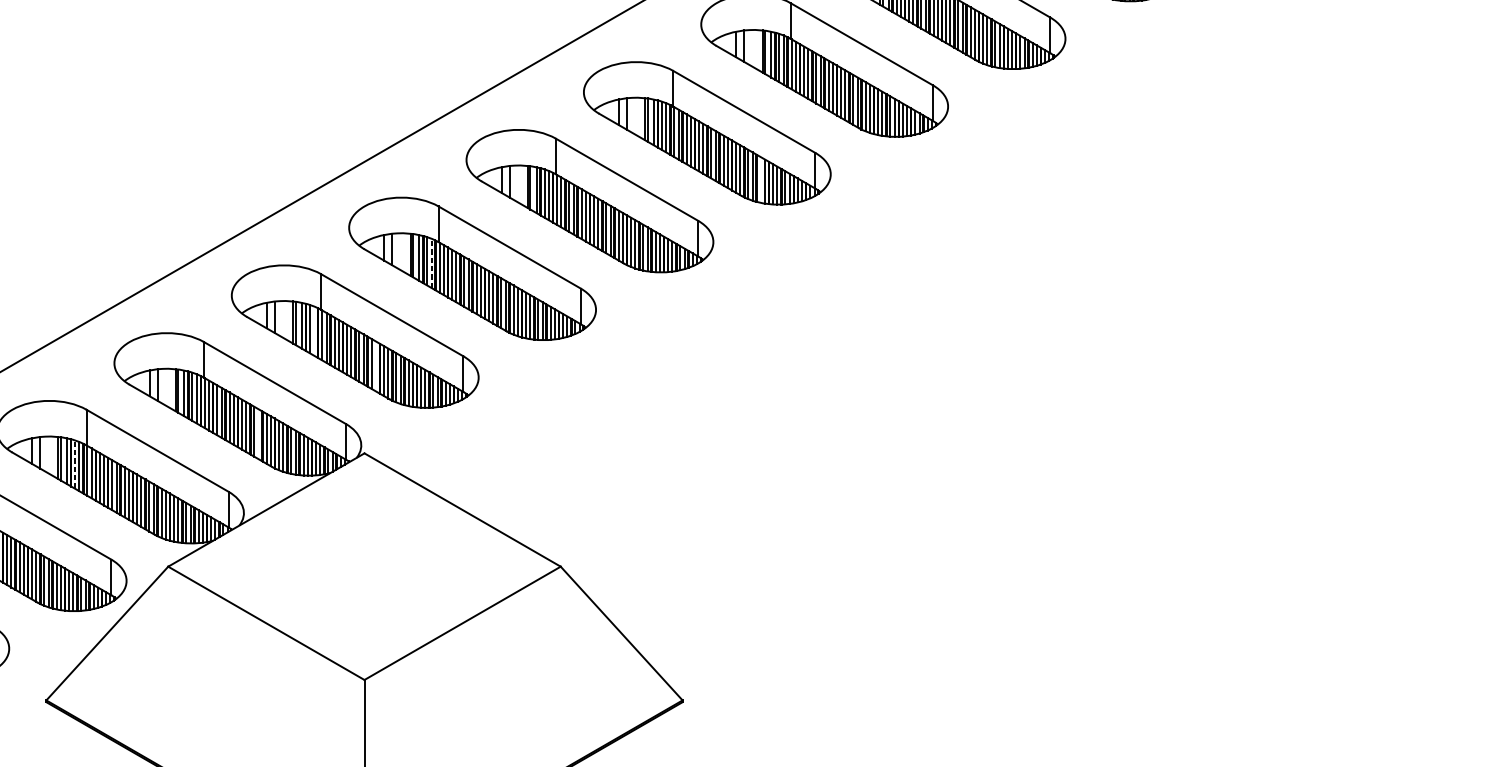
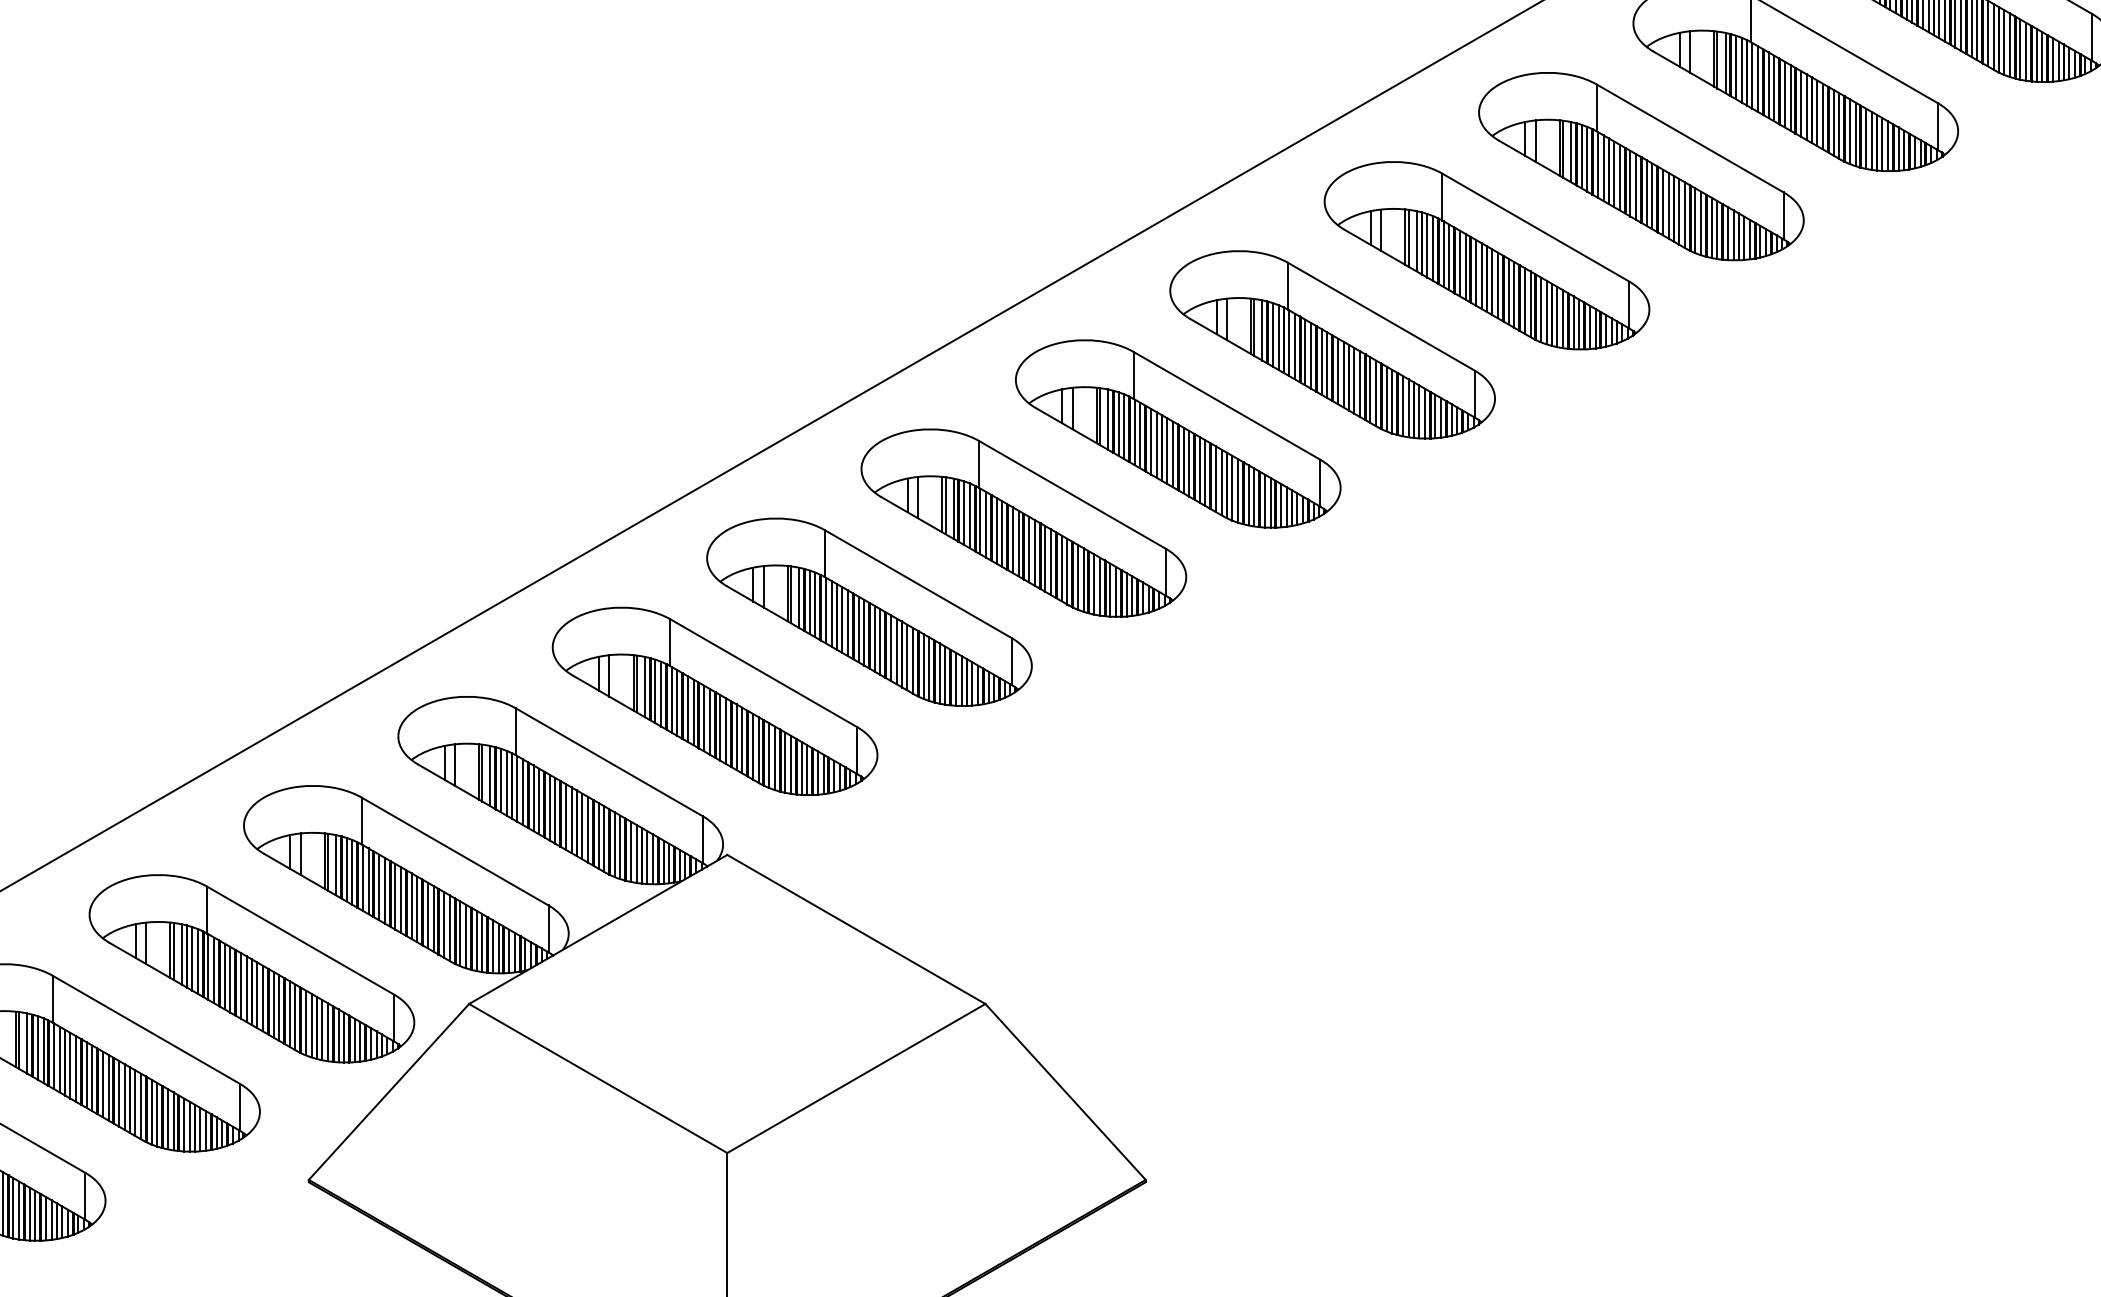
line: (760, 180) -> (1248, 495), added
line: (431, 262) -> (815, 604), dashed -> solid
line: (314, 330) -> (661, 693), added
line: (376, 366) -> (742, 740), added
line: (258, 434) -> (587, 829), added
line: (75, 464) -> (346, 869), dashed -> solid

